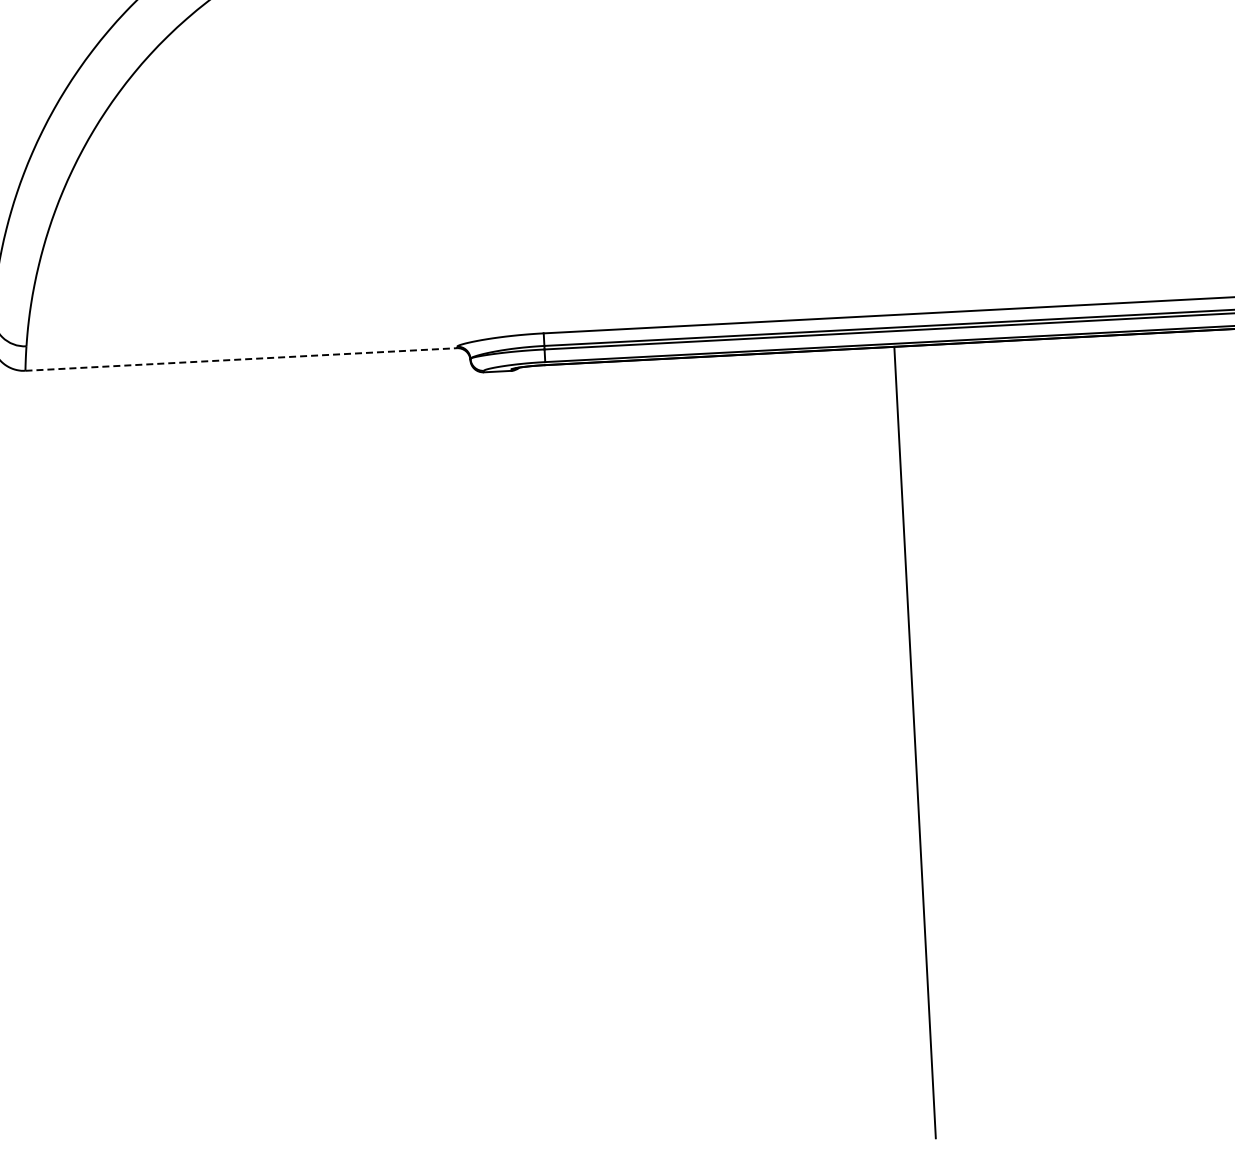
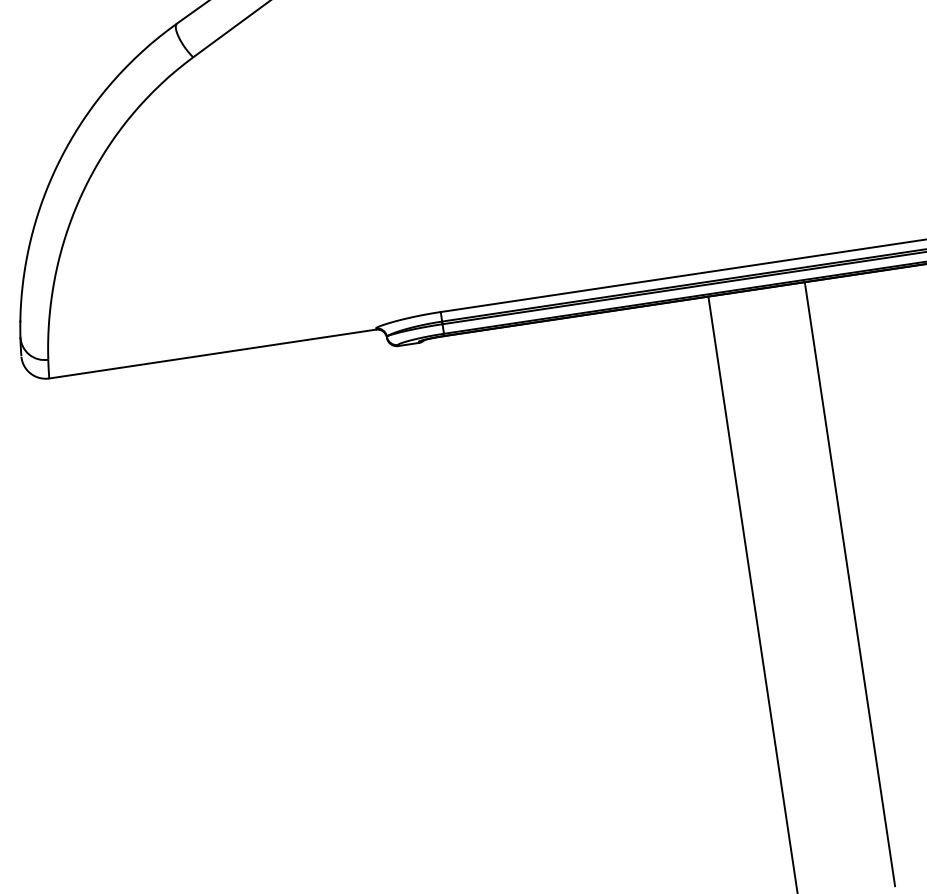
line: (241, 359) -> (212, 354), dashed -> solid
line: (1042, 739) -> (849, 584), added

